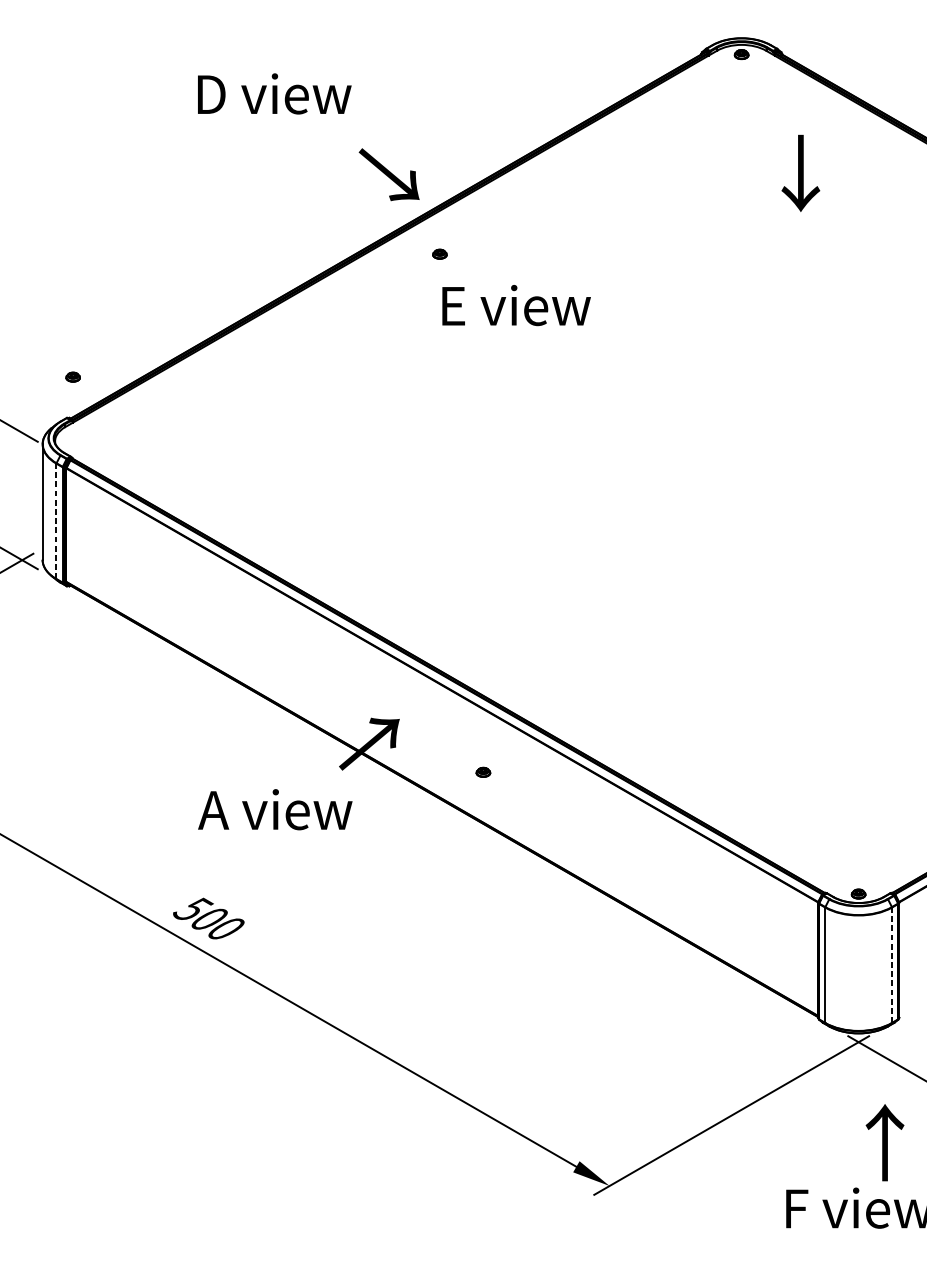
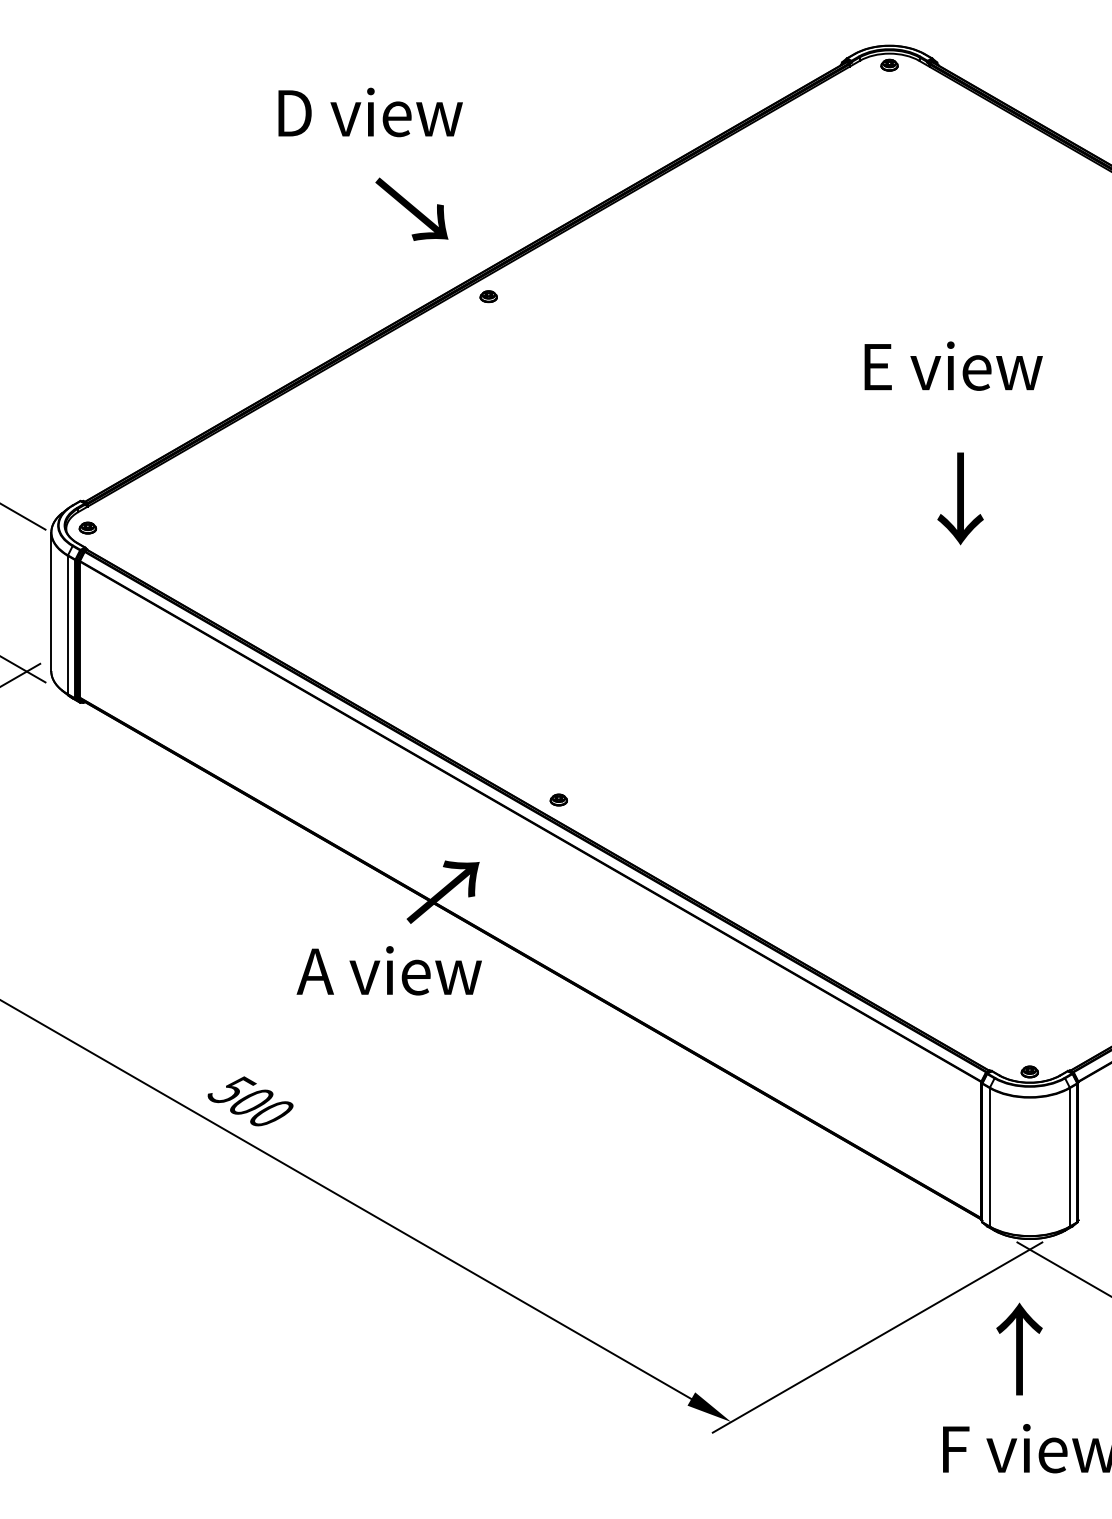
text: (274, 93) -> (370, 112), moved
text: (800, 173) -> (960, 498), moved
text: (388, 174) -> (411, 208), moved
part: (439, 254) -> (488, 296), moved
text: (516, 304) -> (953, 365), moved
part: (72, 376) -> (87, 527), moved
line: (56, 520) -> (67, 624), dashed -> solid
part: (483, 771) -> (558, 799), moved
text: (274, 809) -> (388, 970), moved
line: (891, 964) -> (1069, 1156), dashed -> solid
text: (885, 1142) -> (1019, 1348), moved

